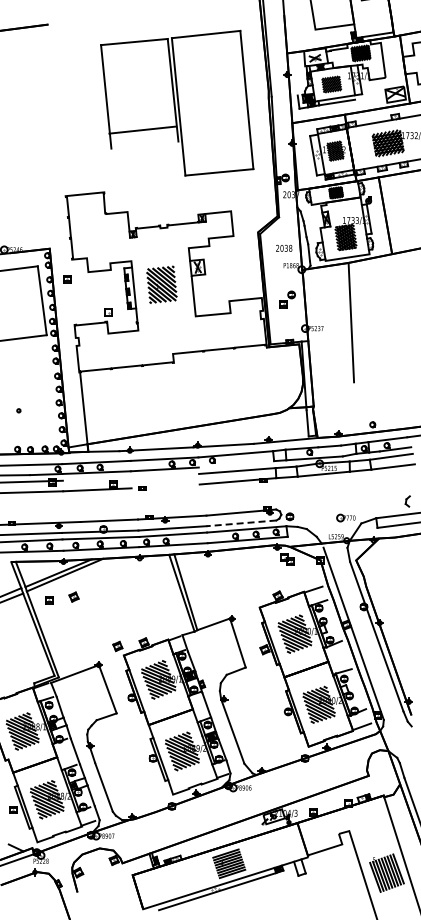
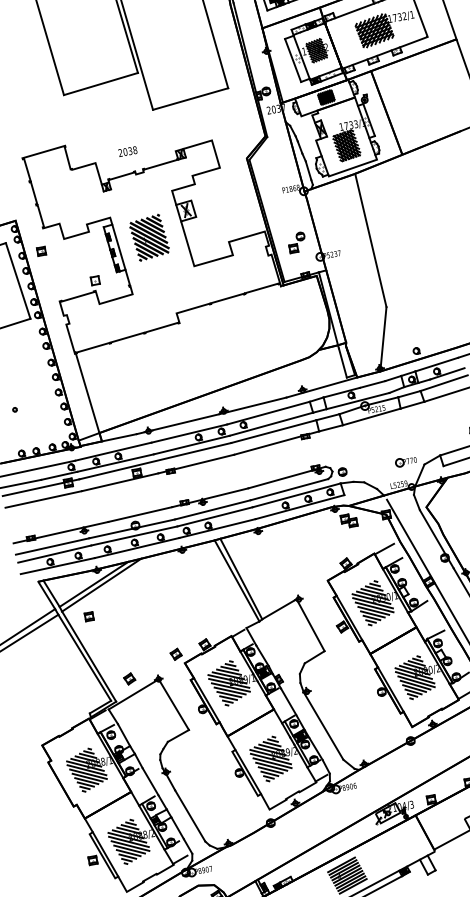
line: (142, 129) -> (100, 83), moved
text: (284, 247) -> (128, 150), moved
part: (287, 299) -> (296, 242), moved
line: (346, 409) -> (383, 339), added
line: (236, 464) -> (271, 424), added
line: (130, 476) -> (154, 460), added
line: (165, 486) -> (196, 464), added
line: (240, 523) -> (288, 490), dashed -> solid
part: (73, 596) -> (128, 678), moved

